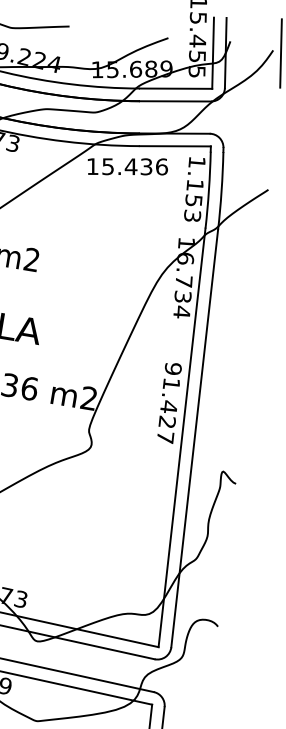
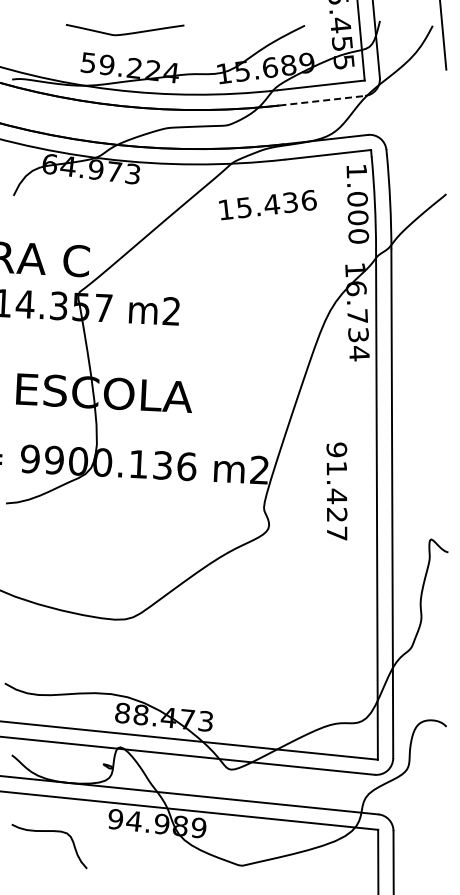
line: (175, 101) -> (322, 100), solid -> dashed
text: (127, 167) -> (267, 205), moved
text: (194, 200) -> (358, 217), 1.153 -> 1.000
text: (169, 402) -> (336, 491), moved

